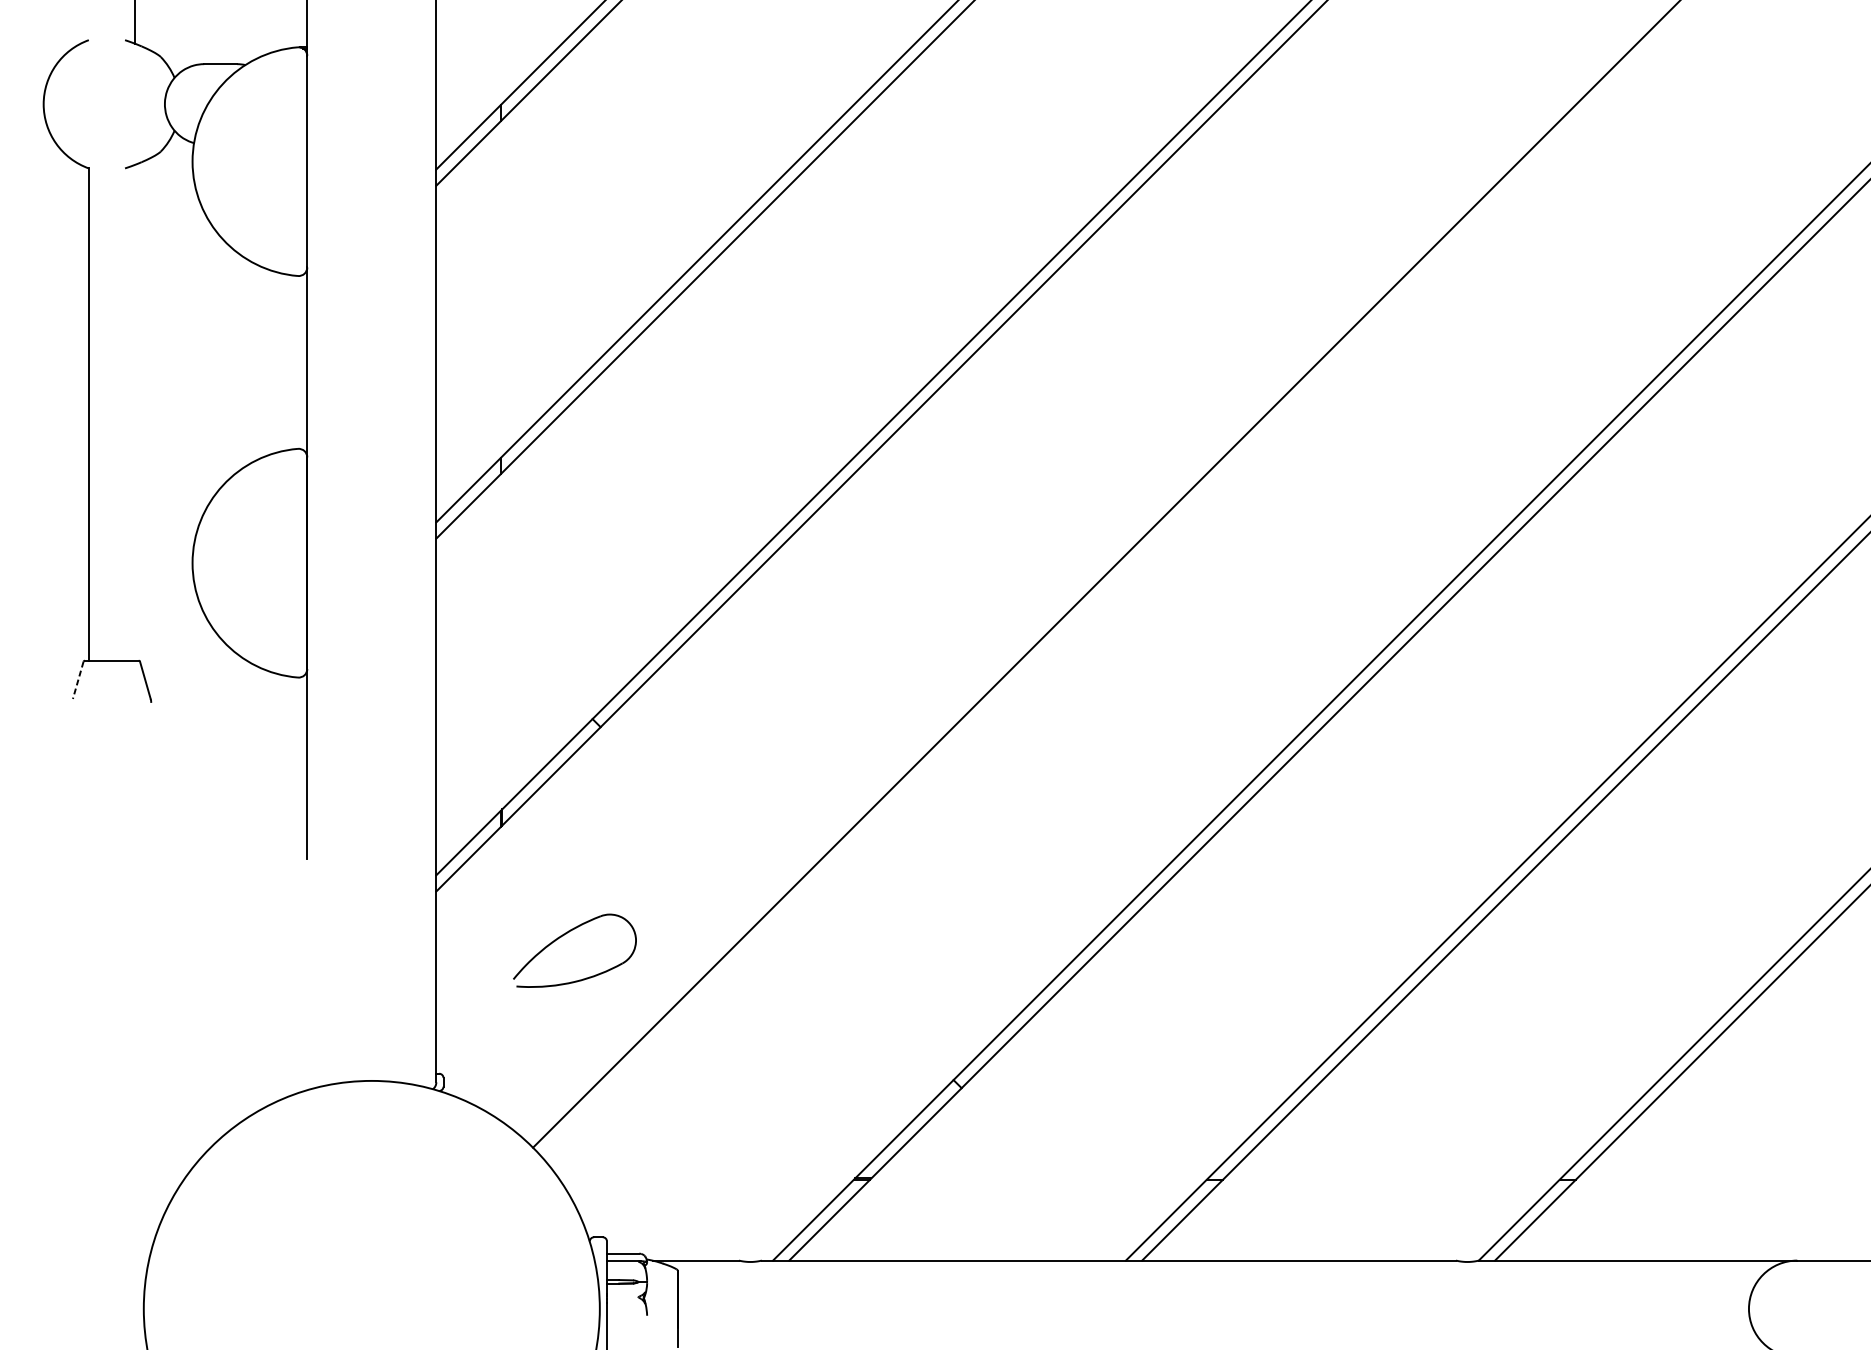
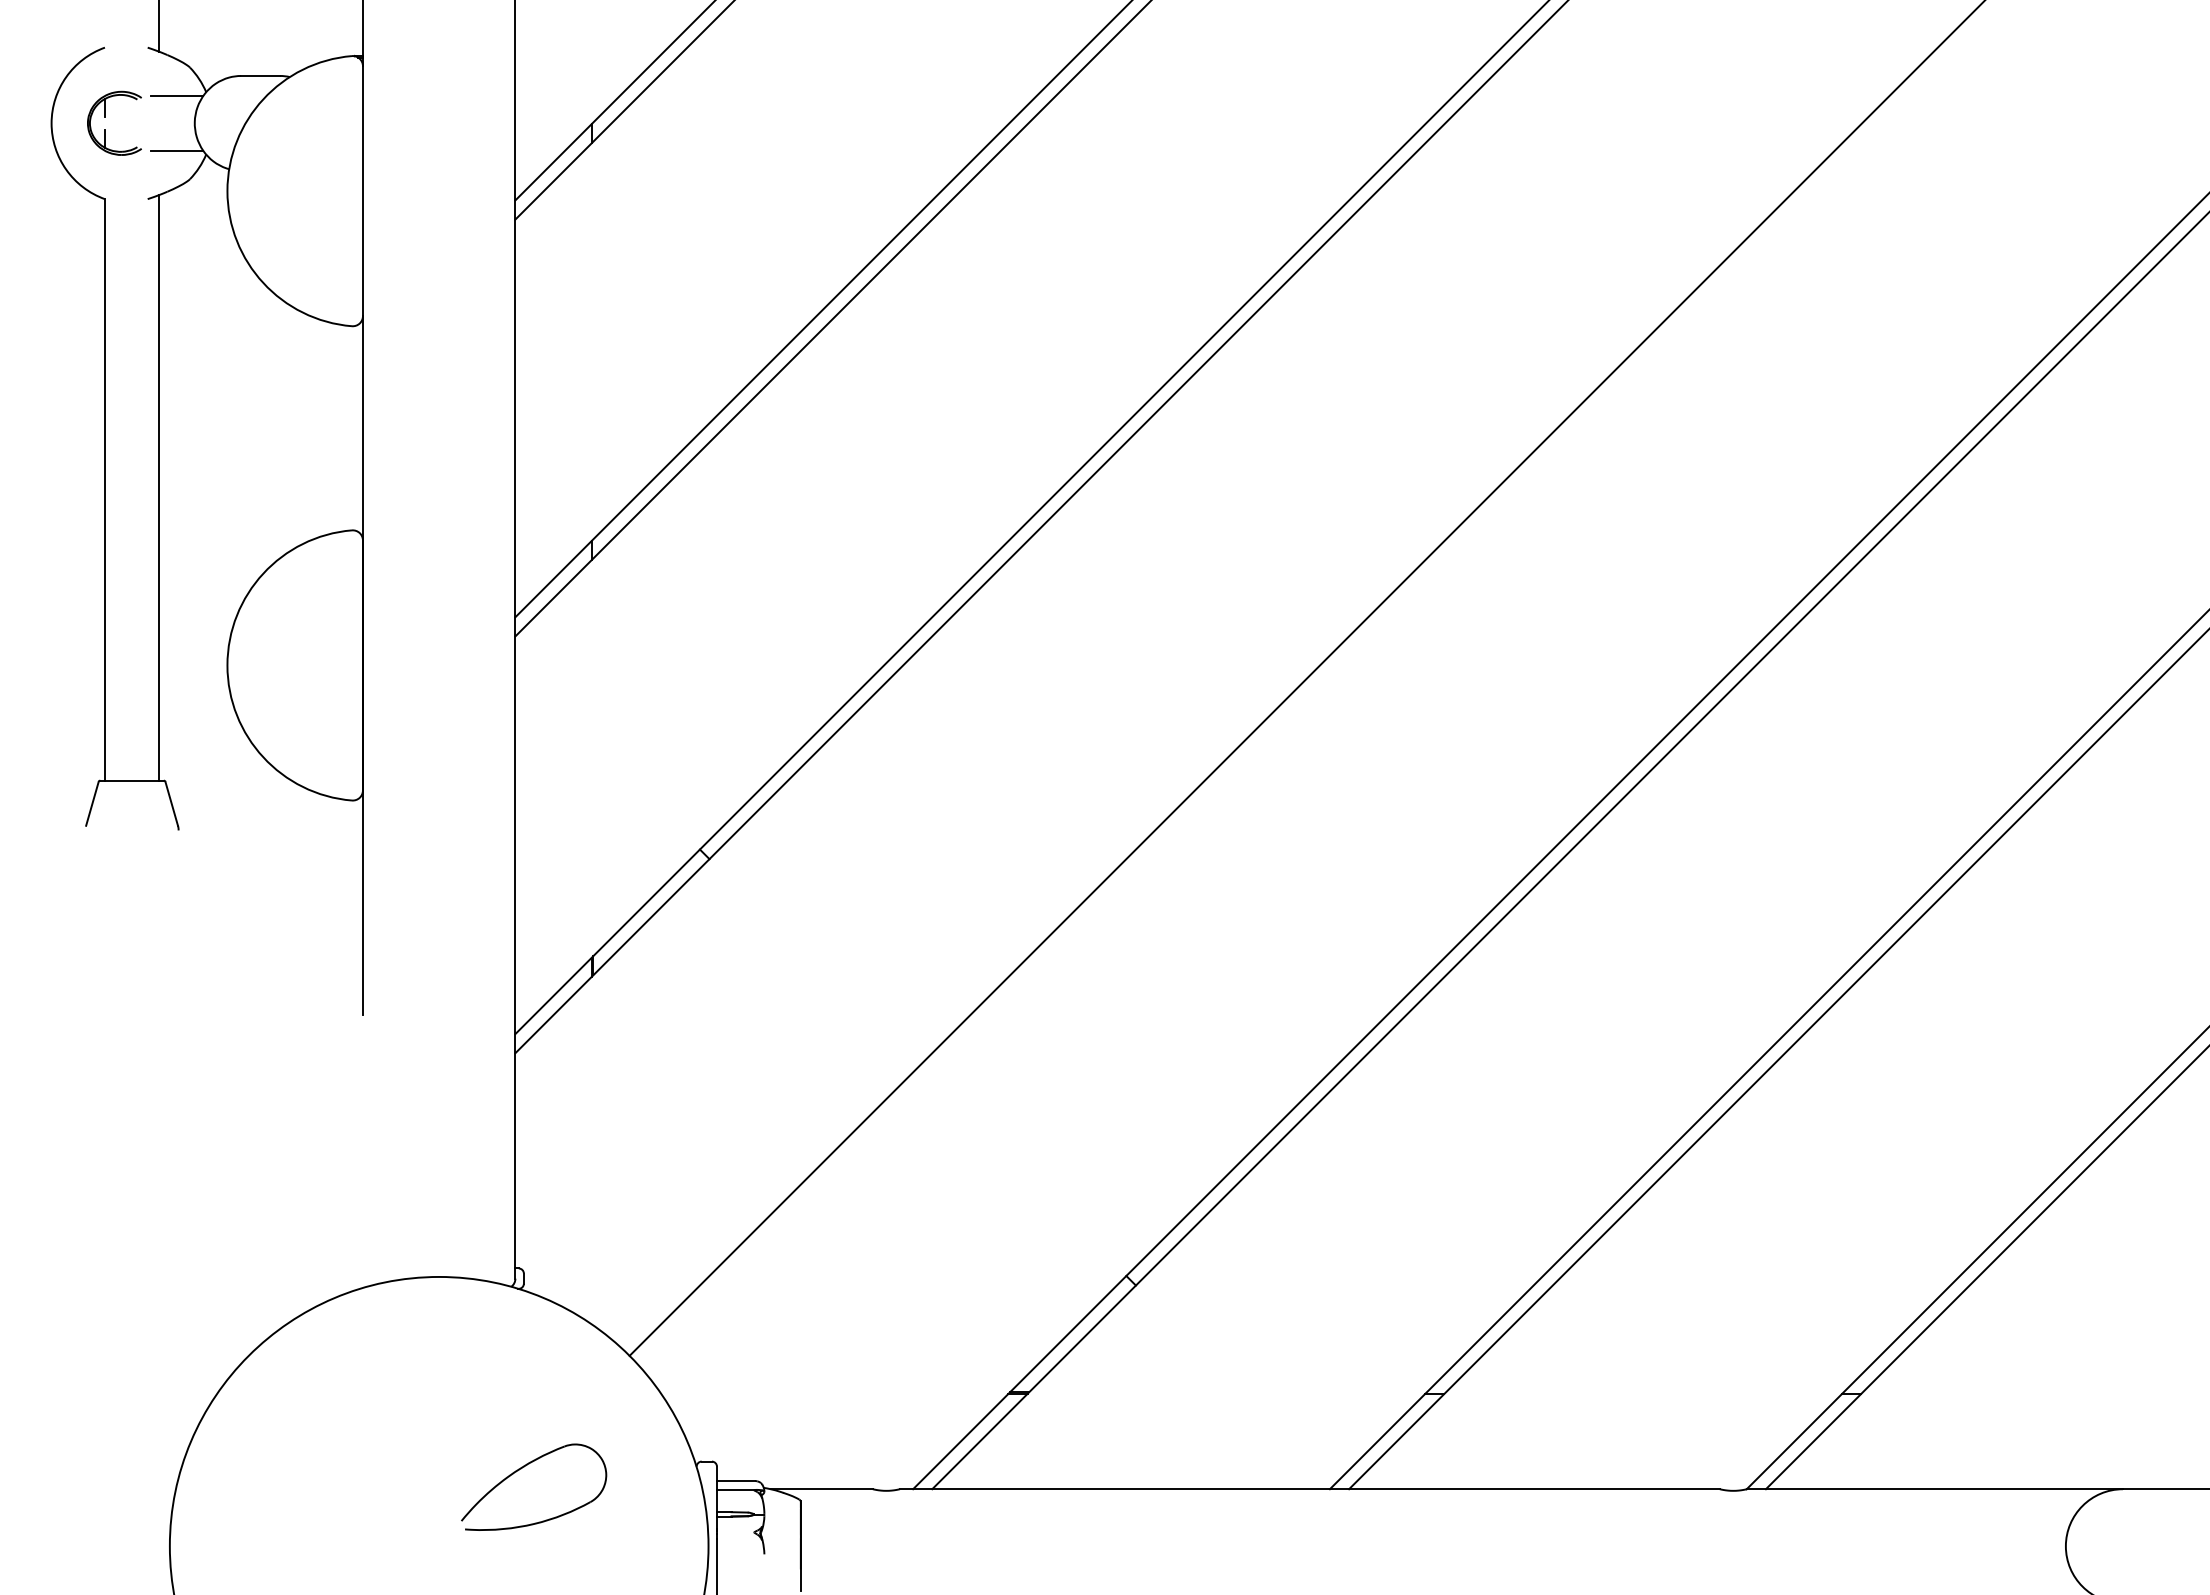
line: (149, 81) -> (176, 96), added
part: (89, 99) -> (105, 117), added
line: (149, 127) -> (176, 150), added
line: (135, 412) -> (159, 487), added
line: (78, 680) -> (92, 803), dashed -> solid
part: (564, 935) -> (521, 1469), moved

